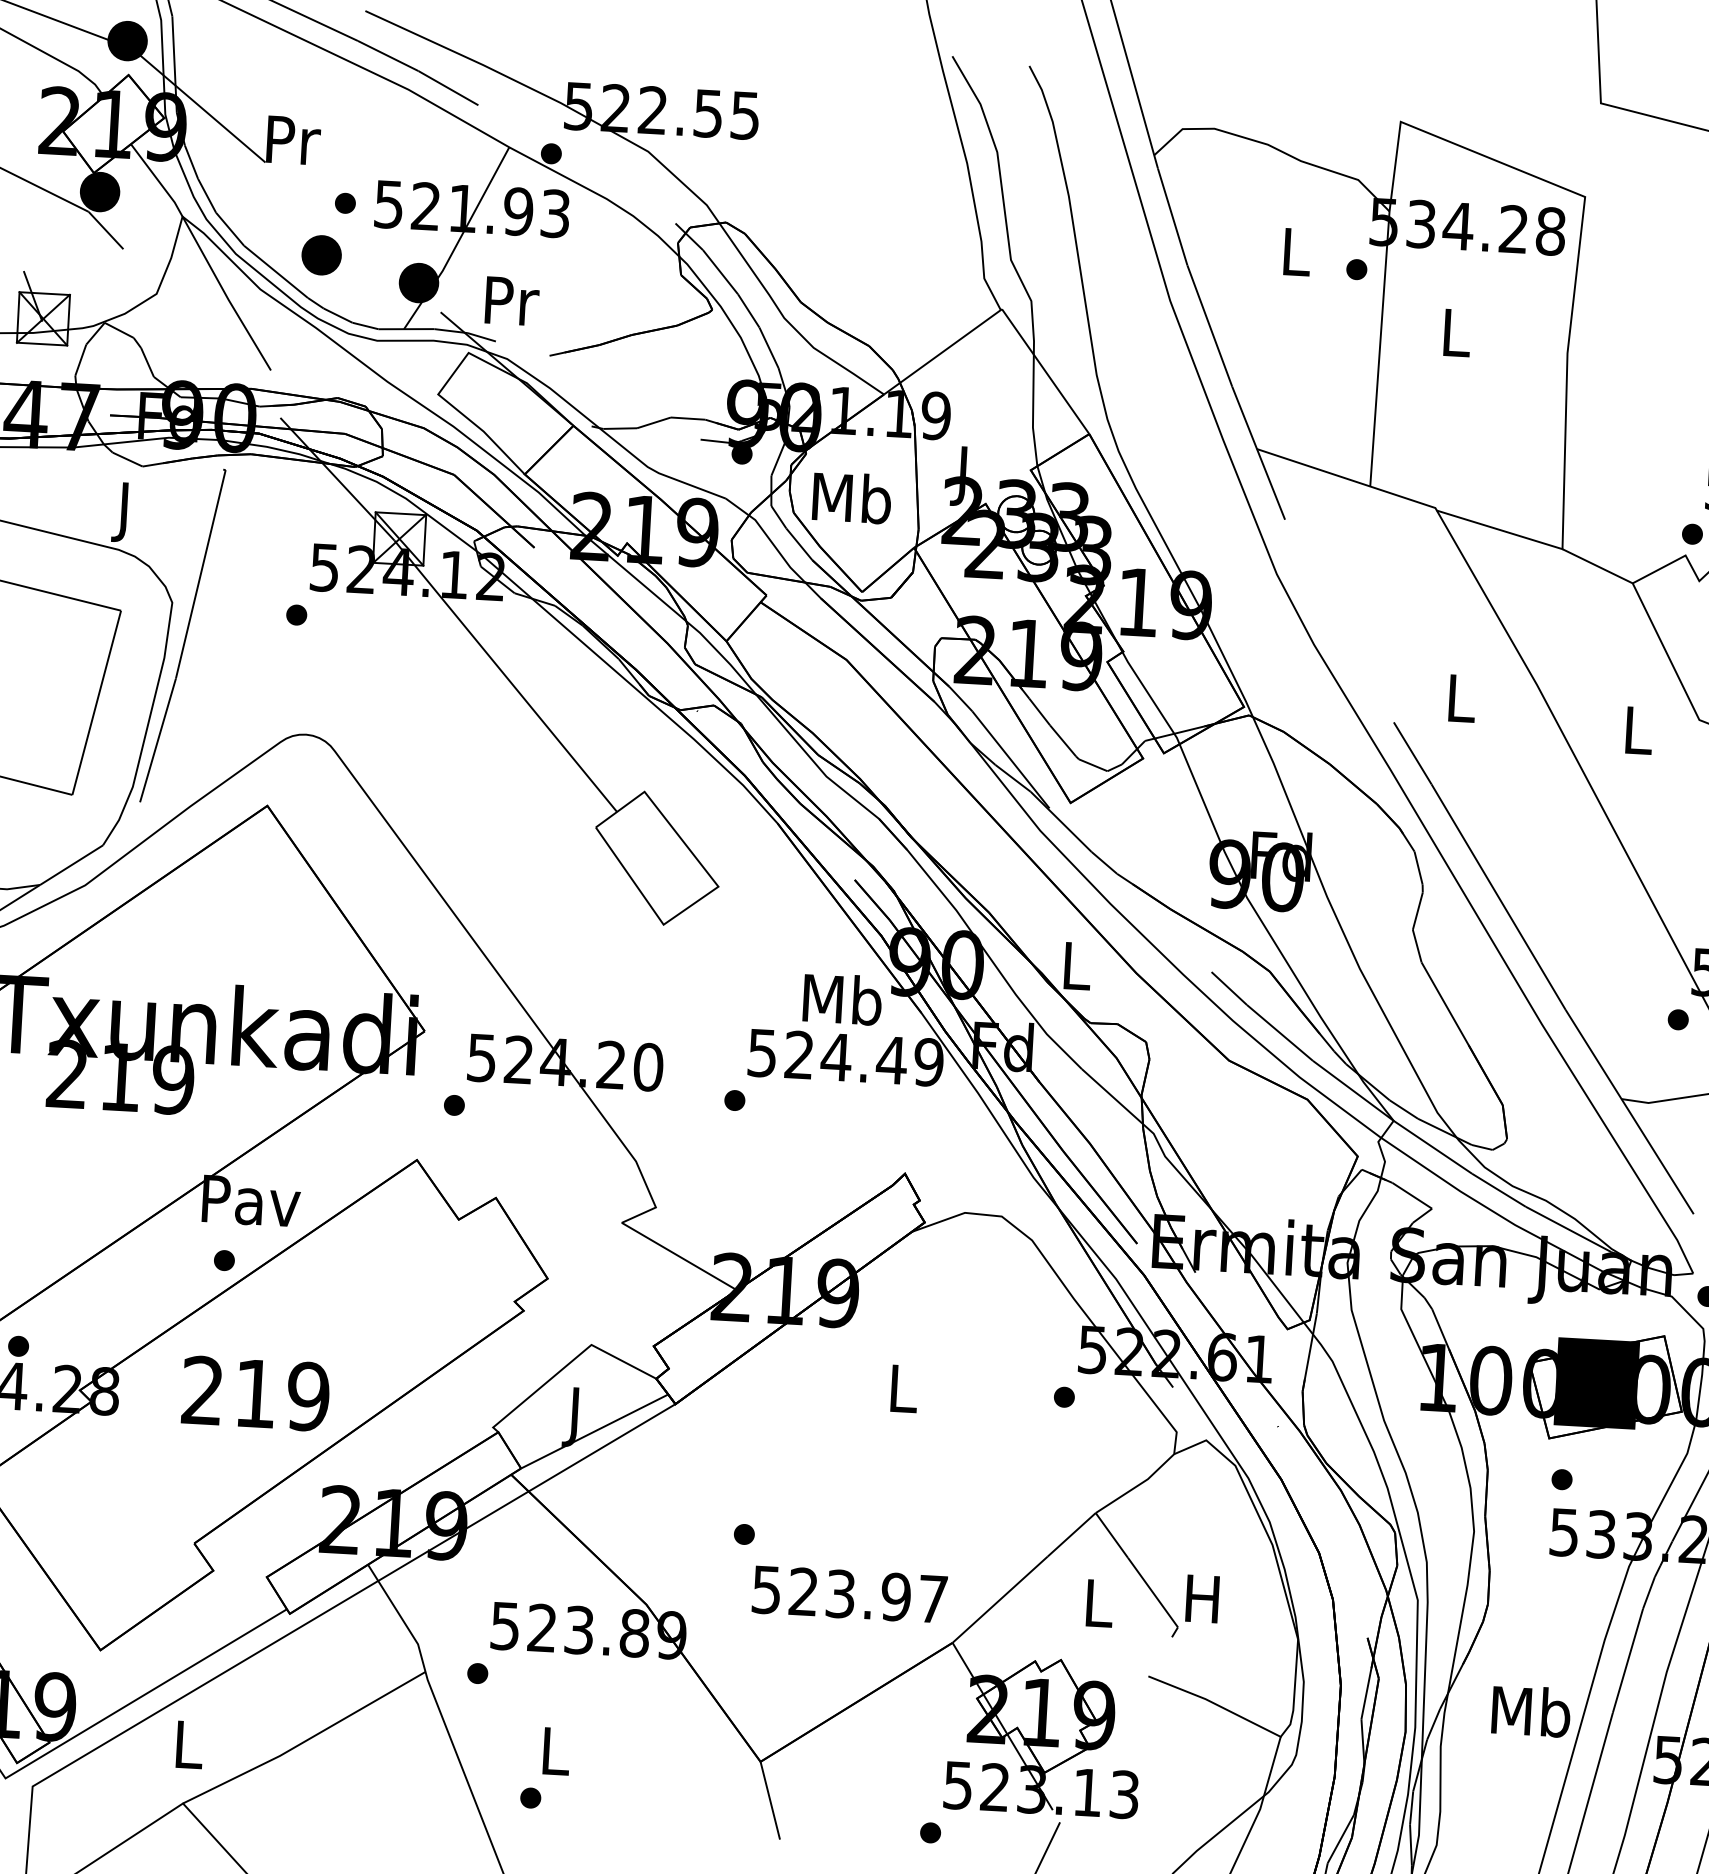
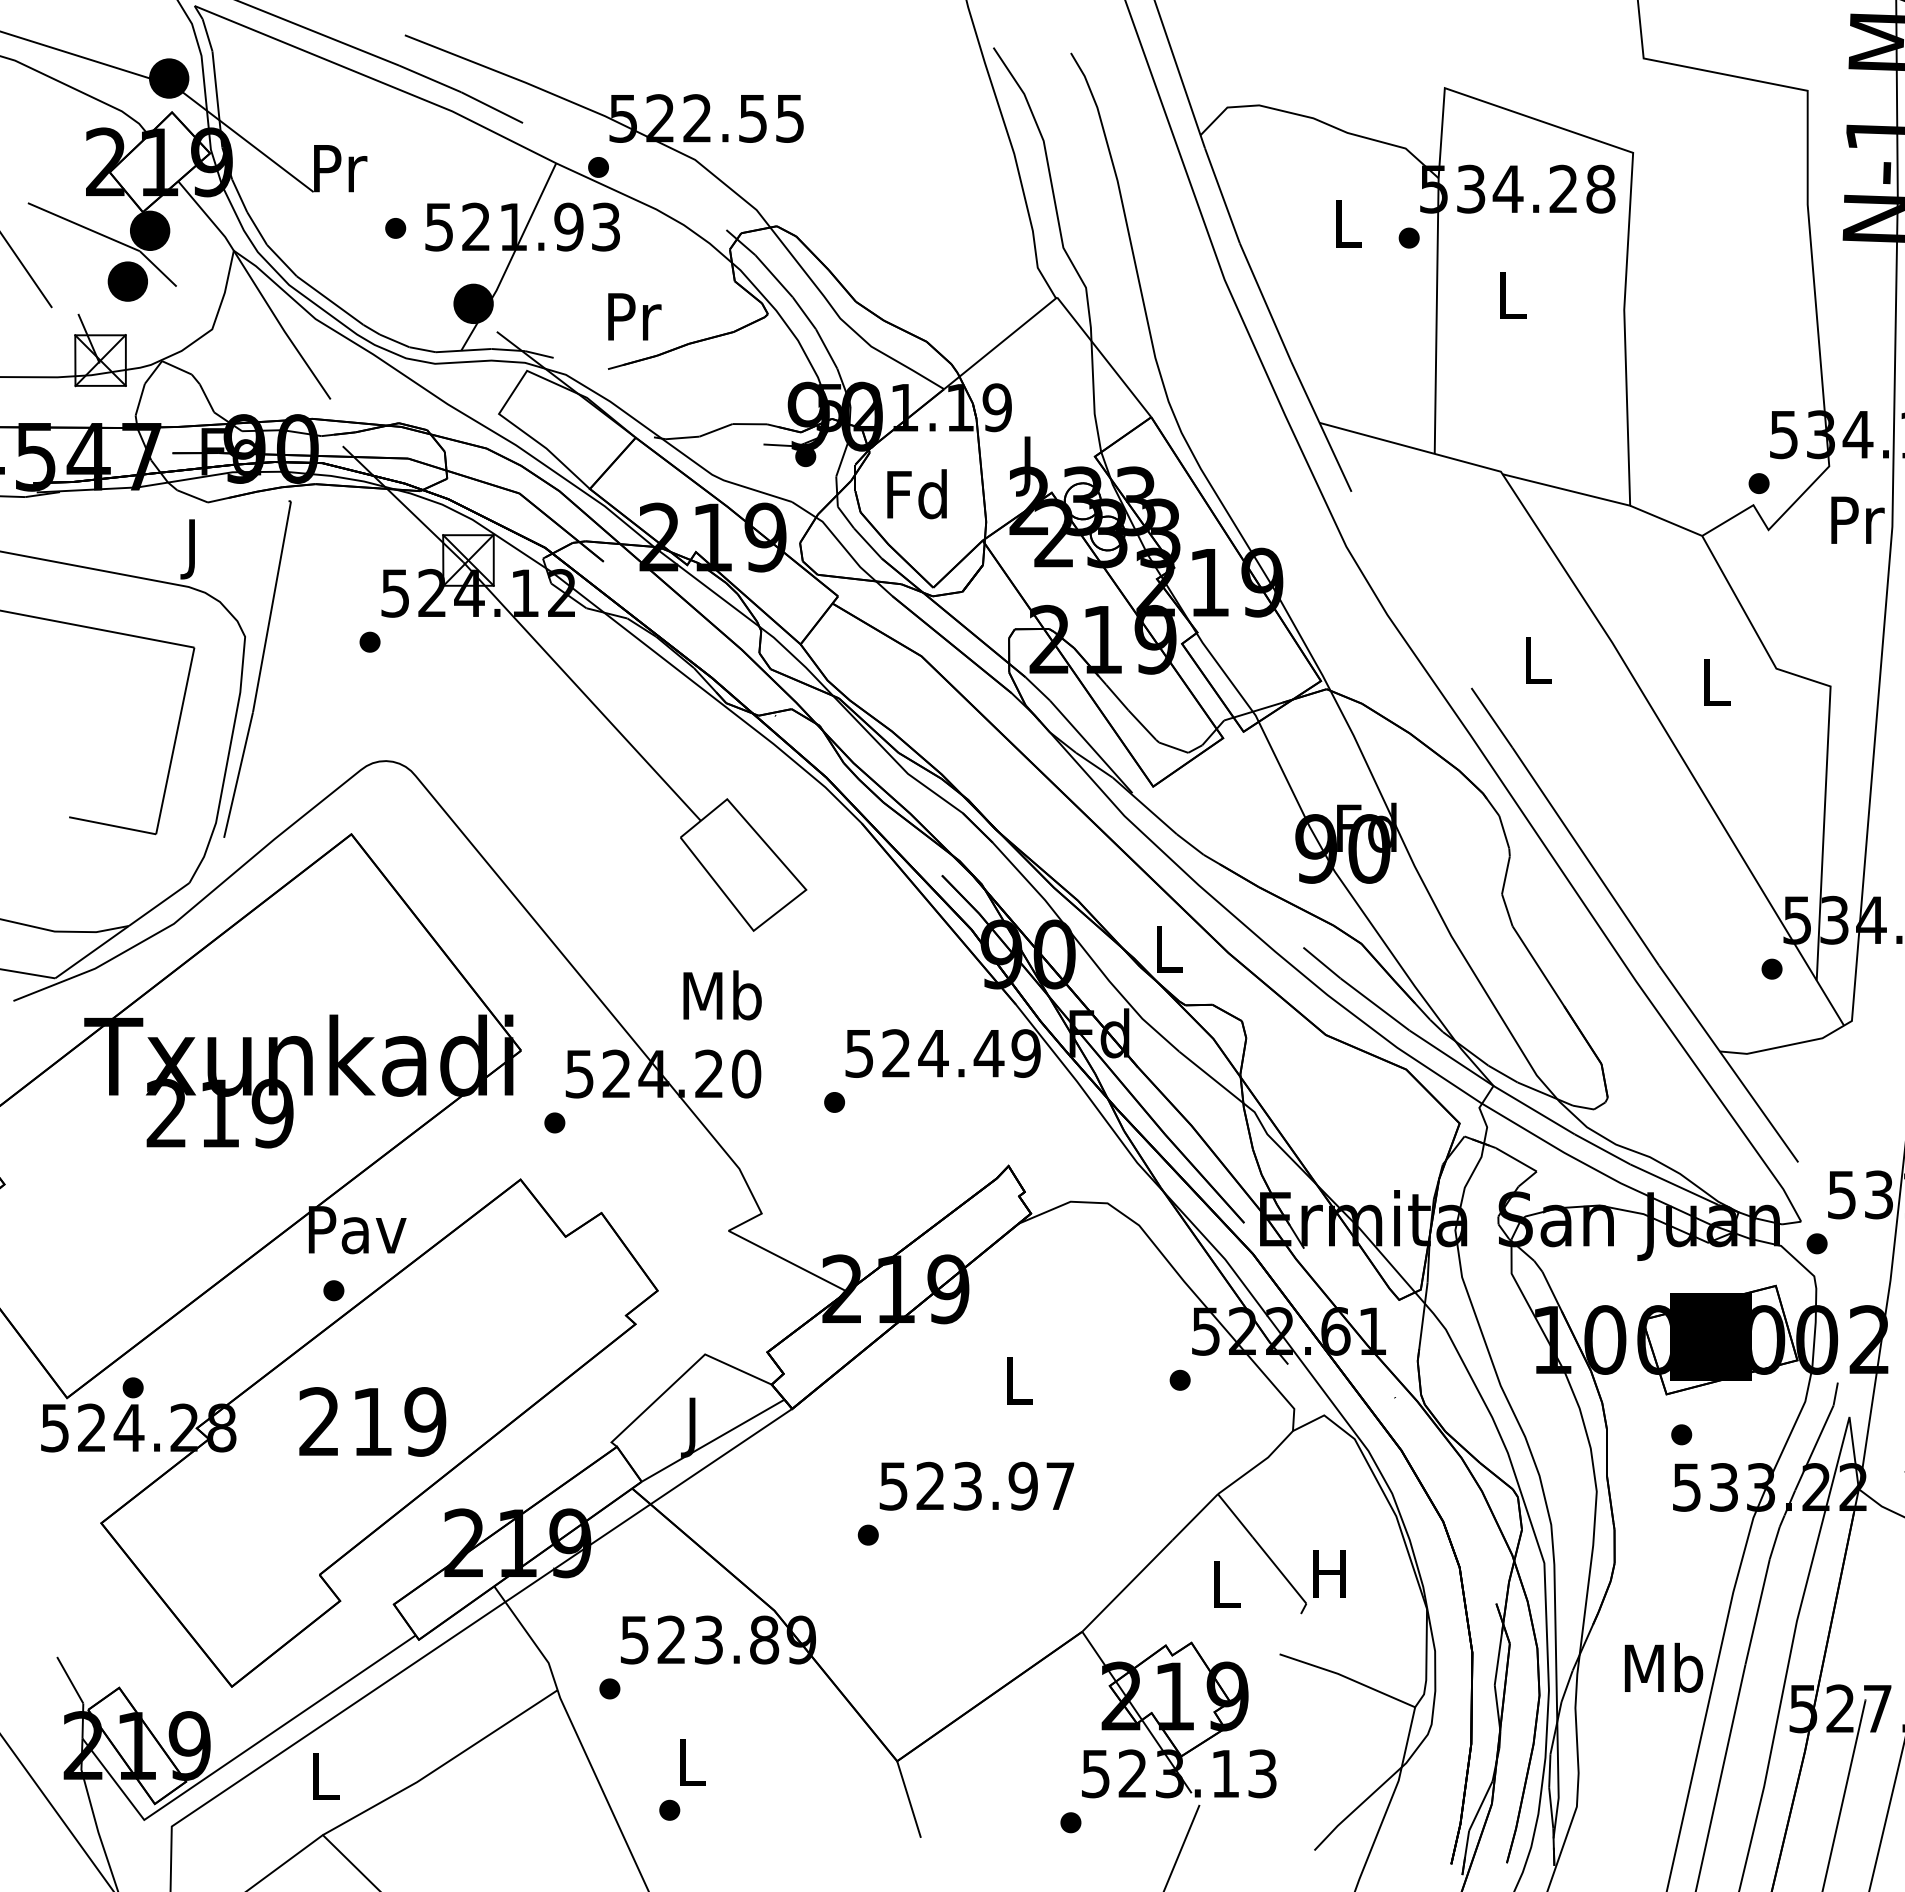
part: (321, 255) -> (127, 281), moved
text: (512, 300) -> (634, 316), moved
text: (852, 498) -> (918, 494), Mb -> Fd
text: (842, 999) -> (722, 995), moved
text: (849, 1593) -> (976, 1485), moved

